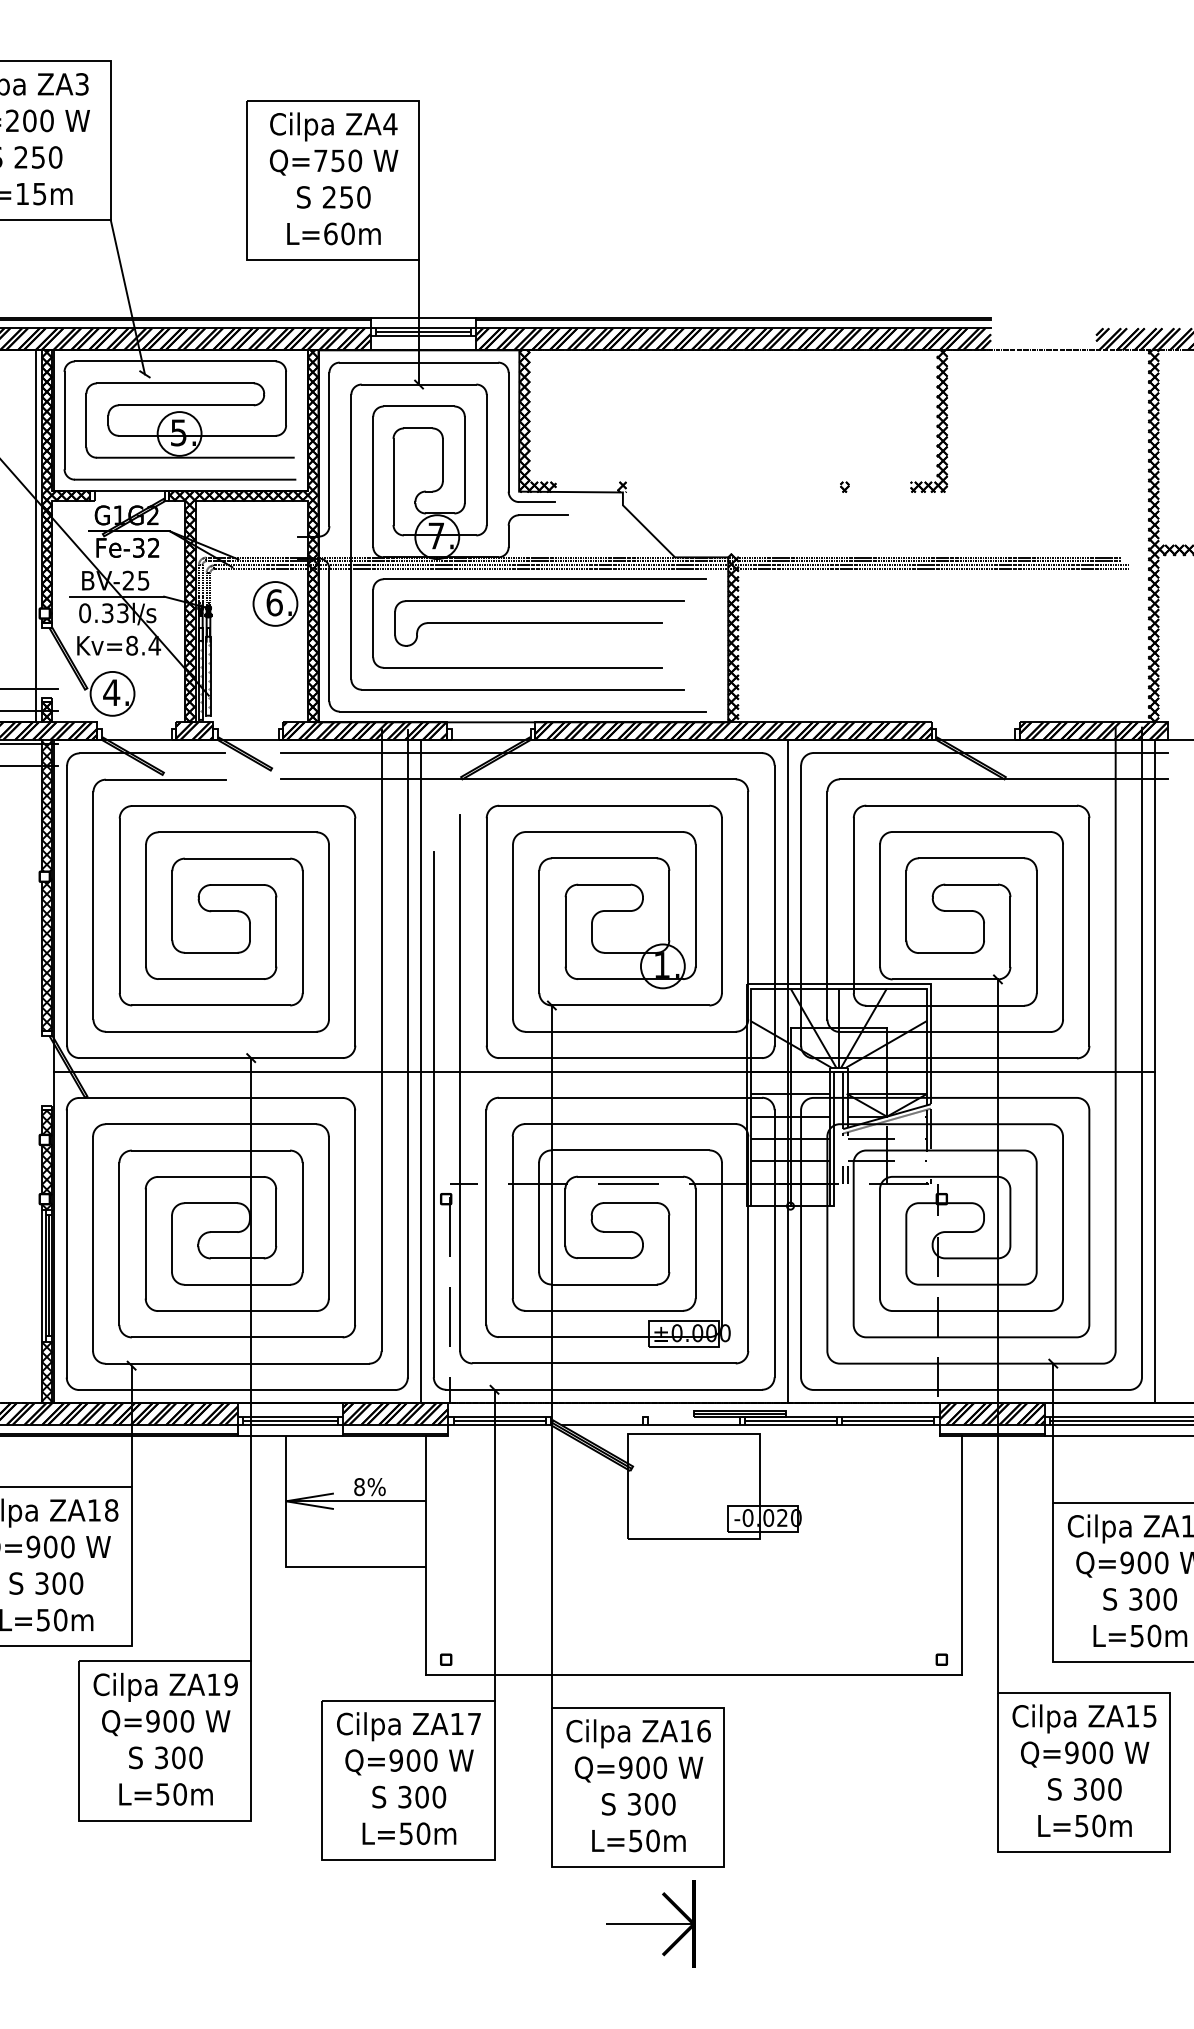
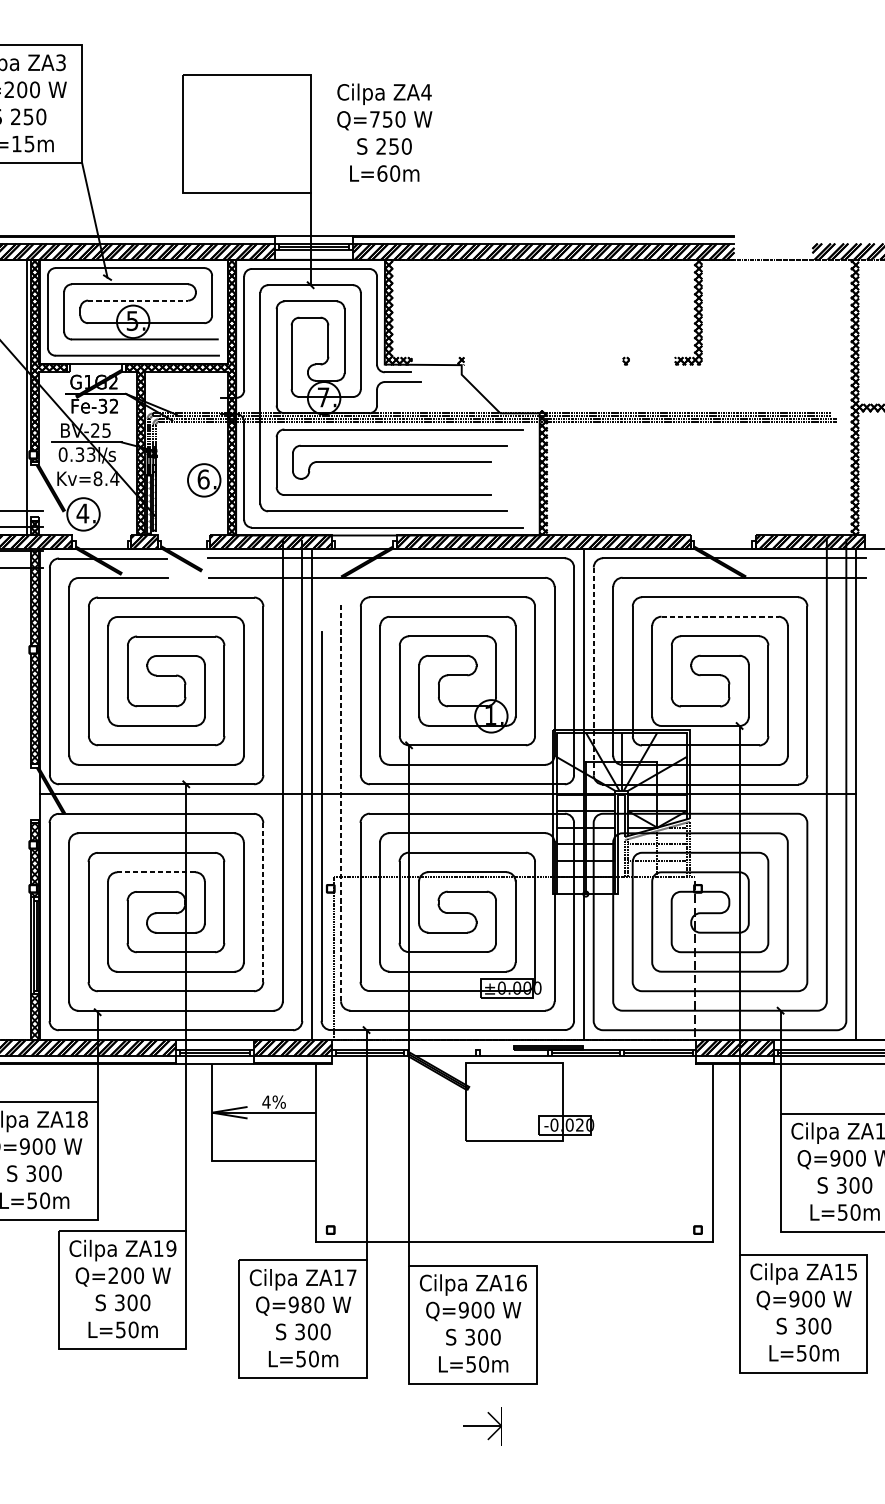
text: (334, 178) -> (385, 132), moved
line: (186, 405) -> (138, 300), solid -> dashed
part: (275, 603) -> (204, 480), moved
line: (971, 831) -> (720, 616), solid -> dashed
line: (801, 906) -> (594, 671), solid -> dashed
line: (460, 1083) -> (341, 803), solid -> dashed
line: (210, 1176) -> (156, 872), solid -> dashed
line: (355, 1218) -> (263, 903), solid -> dashed
text: (359, 1487) -> (266, 1102), 8%%% -> 4%%%
text: (152, 1721) -> (113, 1275), Q=900 -> Q=200
text: (413, 1760) -> (306, 1304), Q=900 -> Q=980
part: (650, 1923) -> (482, 1425), size x0.6

